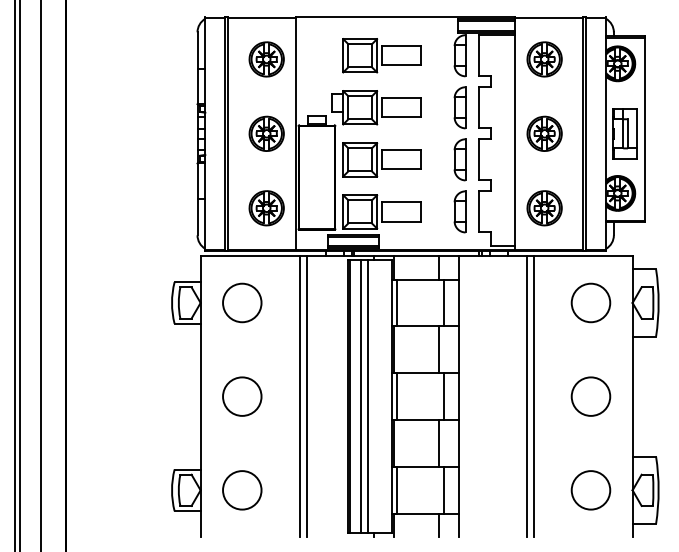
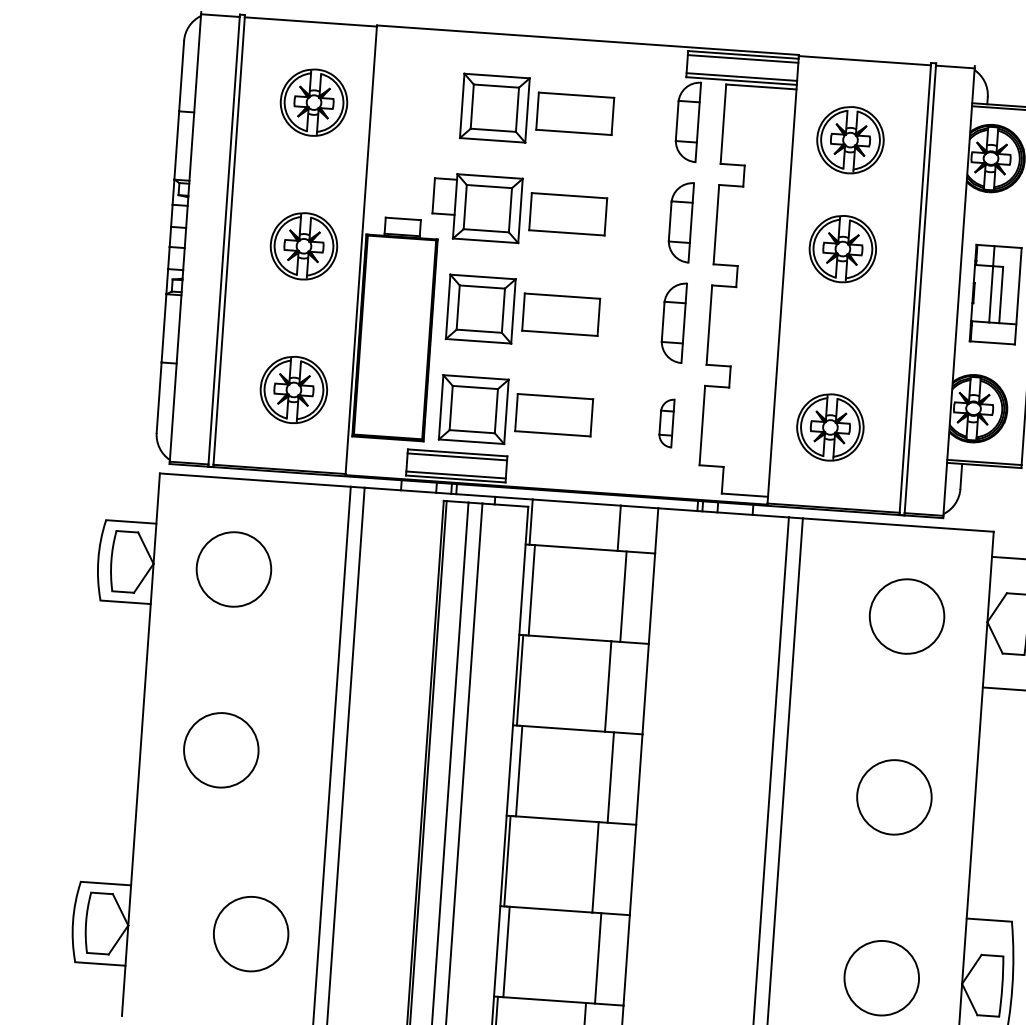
part: (544, 133) -> (842, 248), moved
part: (459, 211) -> (665, 422), size x0.6
circle: (242, 490) -> (251, 934), moved

